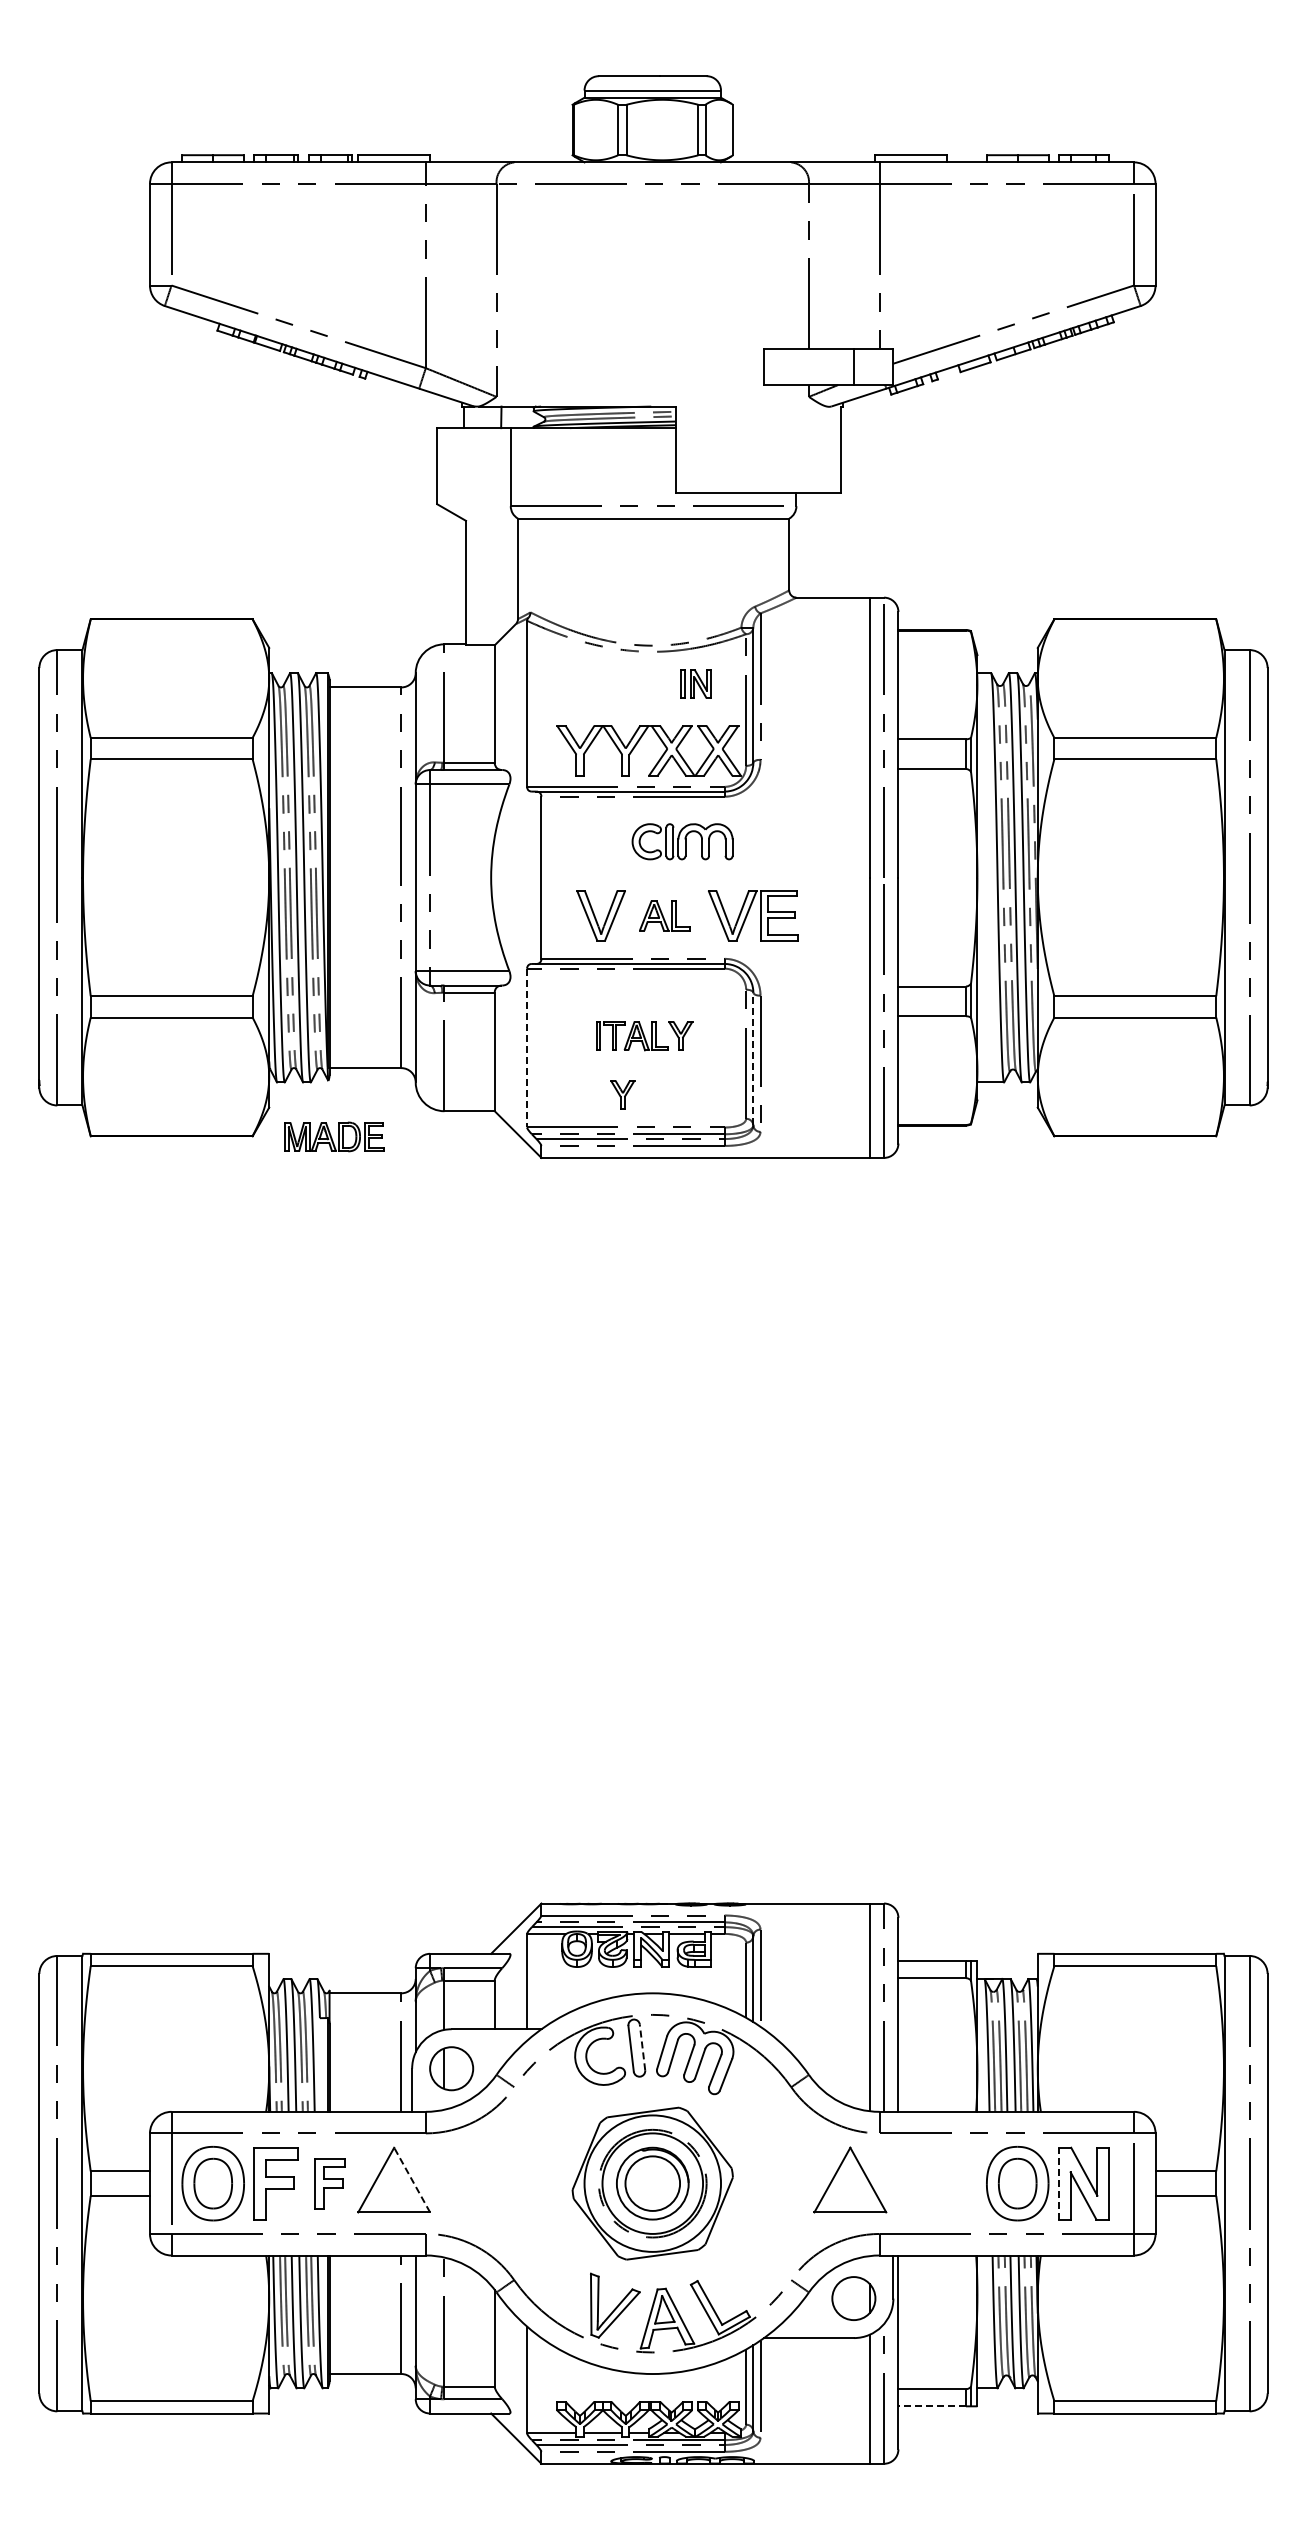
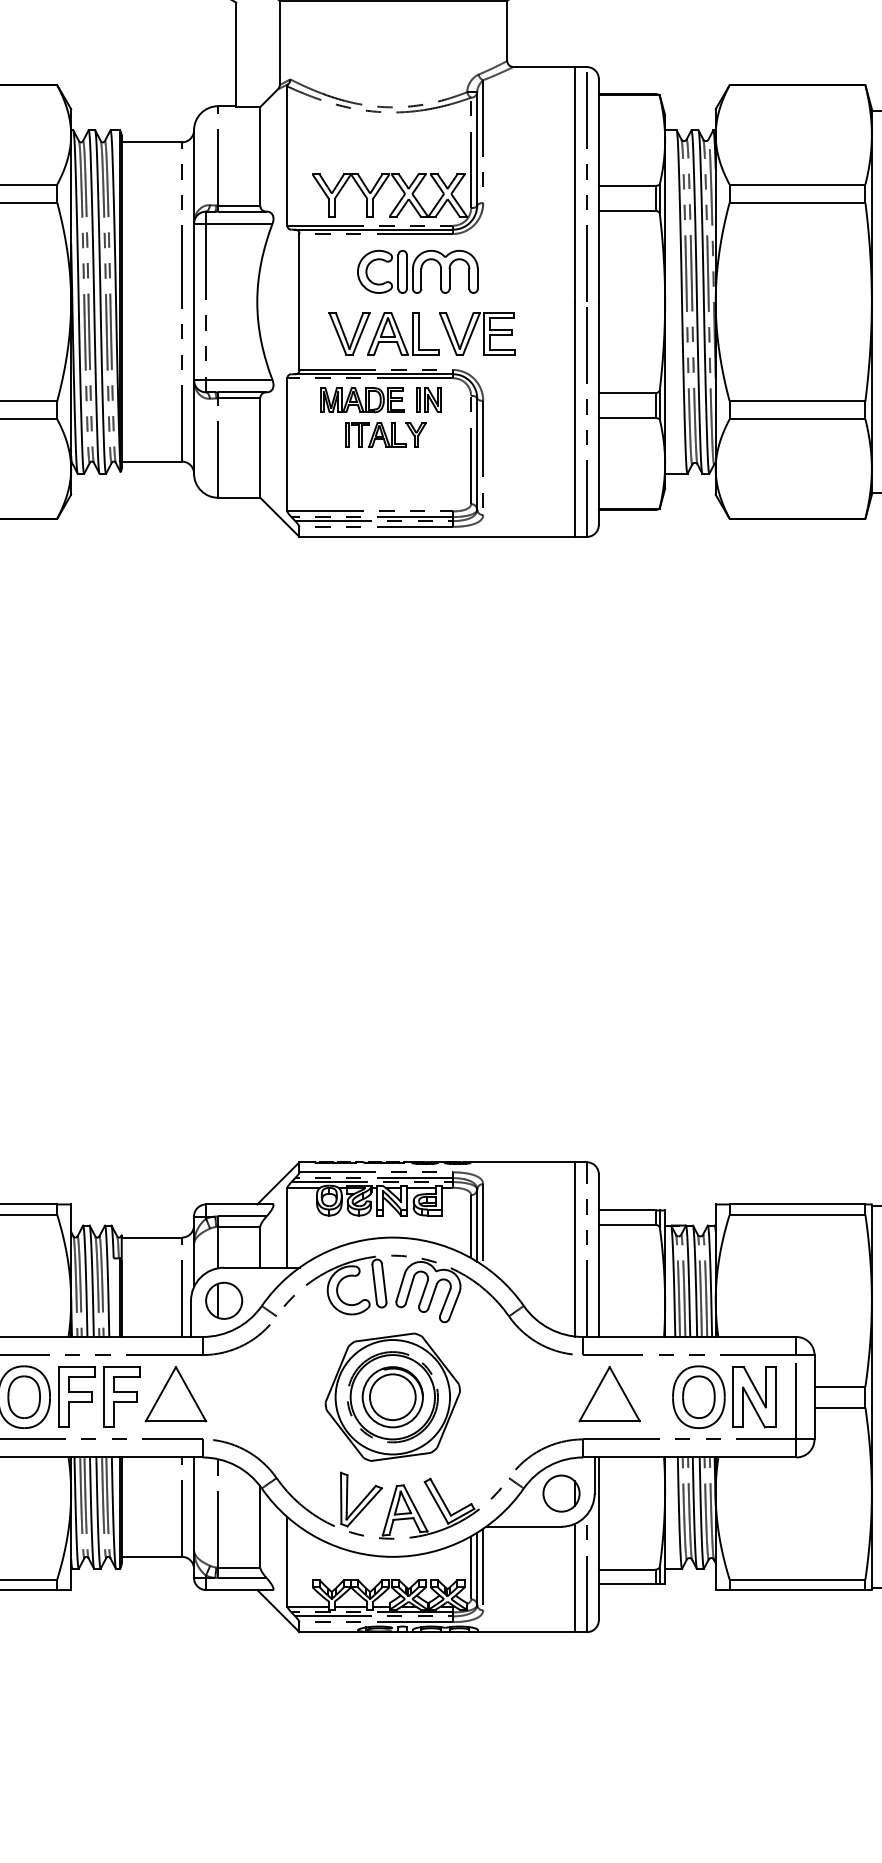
part: (695, 683) -> (428, 399), moved
part: (682, 841) -> (417, 271), size x1.43
part: (664, 915) -> (402, 333), size x1.67
line: (527, 1048) -> (287, 445), dashed -> solid
line: (753, 1058) -> (477, 453), dashed -> solid
part: (622, 1094) -> (367, 483), removed
part: (334, 1136) -> (362, 399), moved
line: (642, 2047) -> (384, 1283), dashed -> solid
part: (850, 2179) -> (609, 1393), moved
line: (412, 2180) -> (191, 1394), dashed -> solid
part: (330, 2183) -> (122, 1397), size x1.43
line: (1058, 2183) -> (733, 1397), dashed -> solid
line: (932, 2406) -> (627, 1584), dashed -> solid

